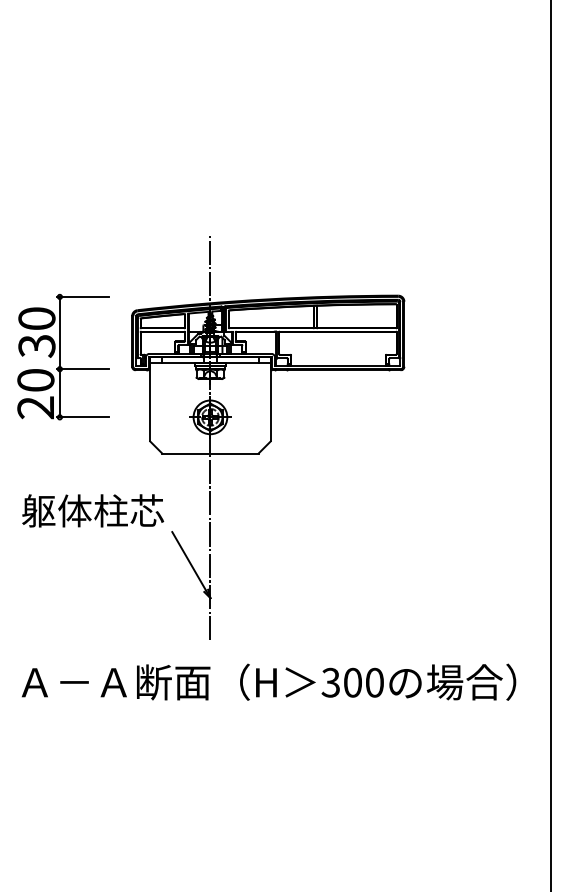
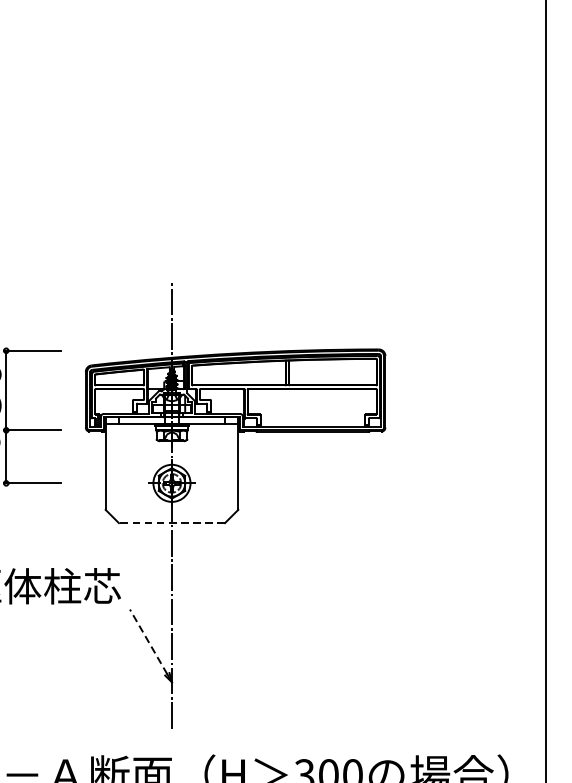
line: (209, 453) -> (170, 523), solid -> dashed
line: (189, 561) -> (148, 641), solid -> dashed

